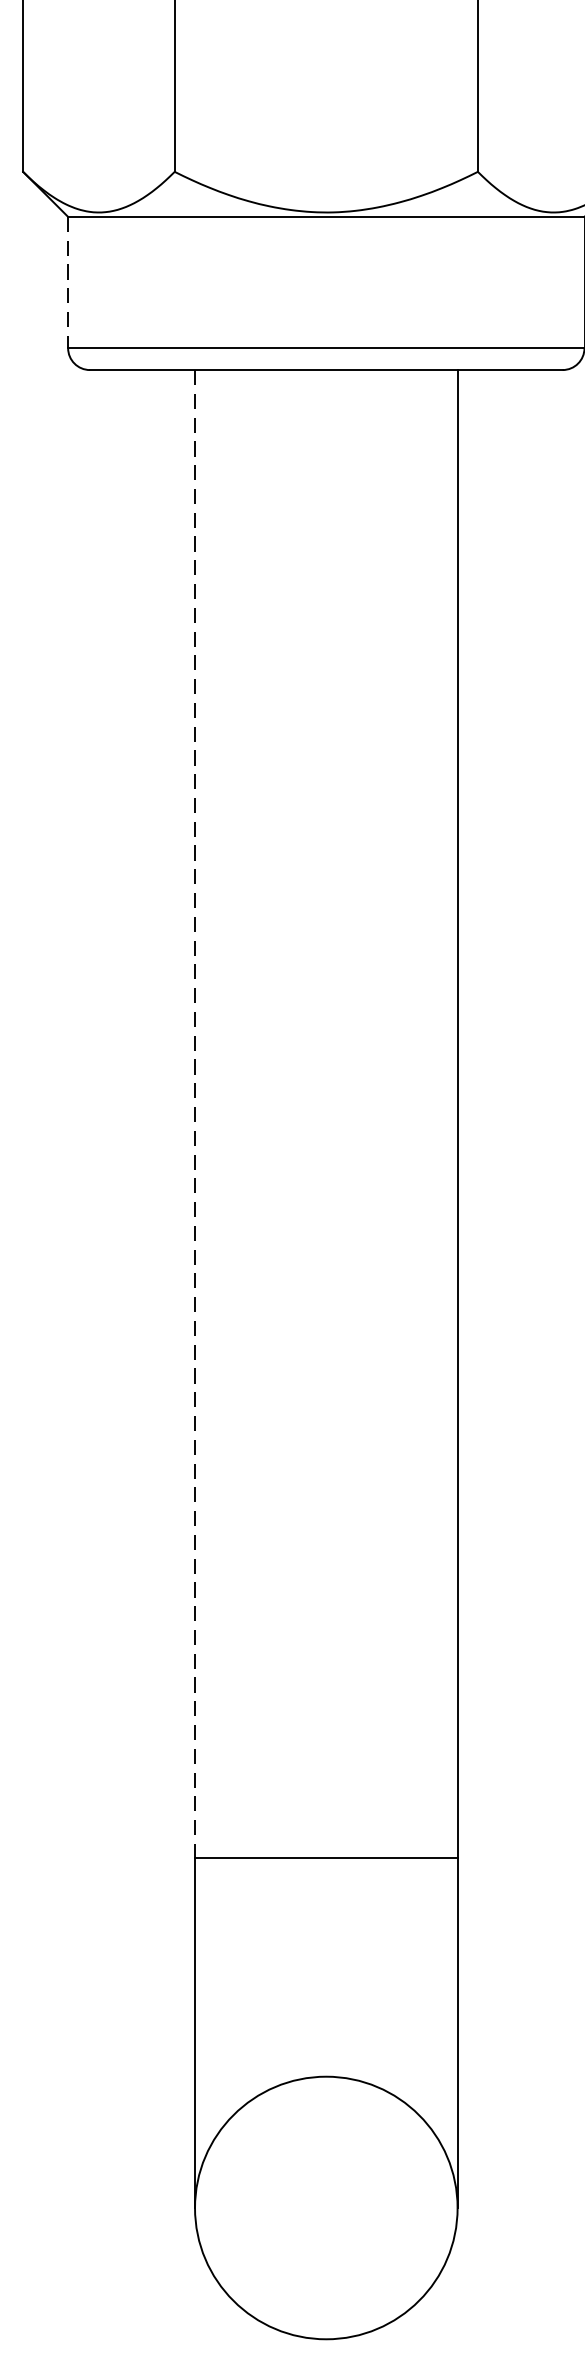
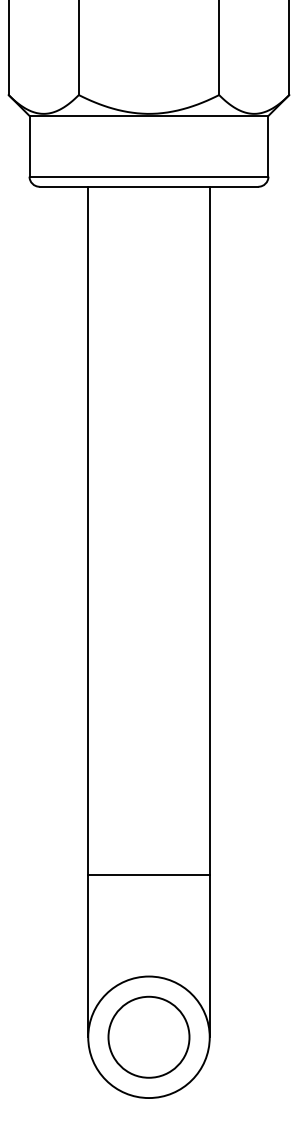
line: (68, 282) -> (29, 146), dashed -> solid
line: (195, 1114) -> (88, 531), dashed -> solid
circle: (325, 2206) -> (148, 1036), added

